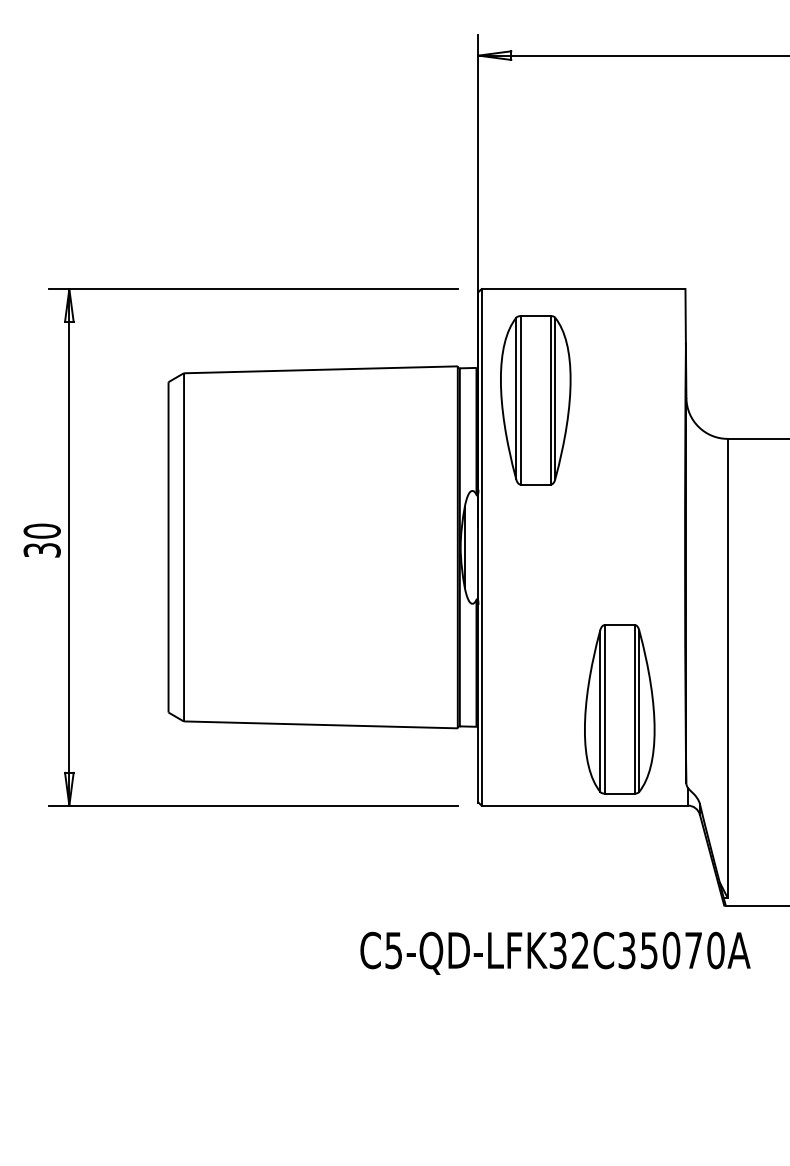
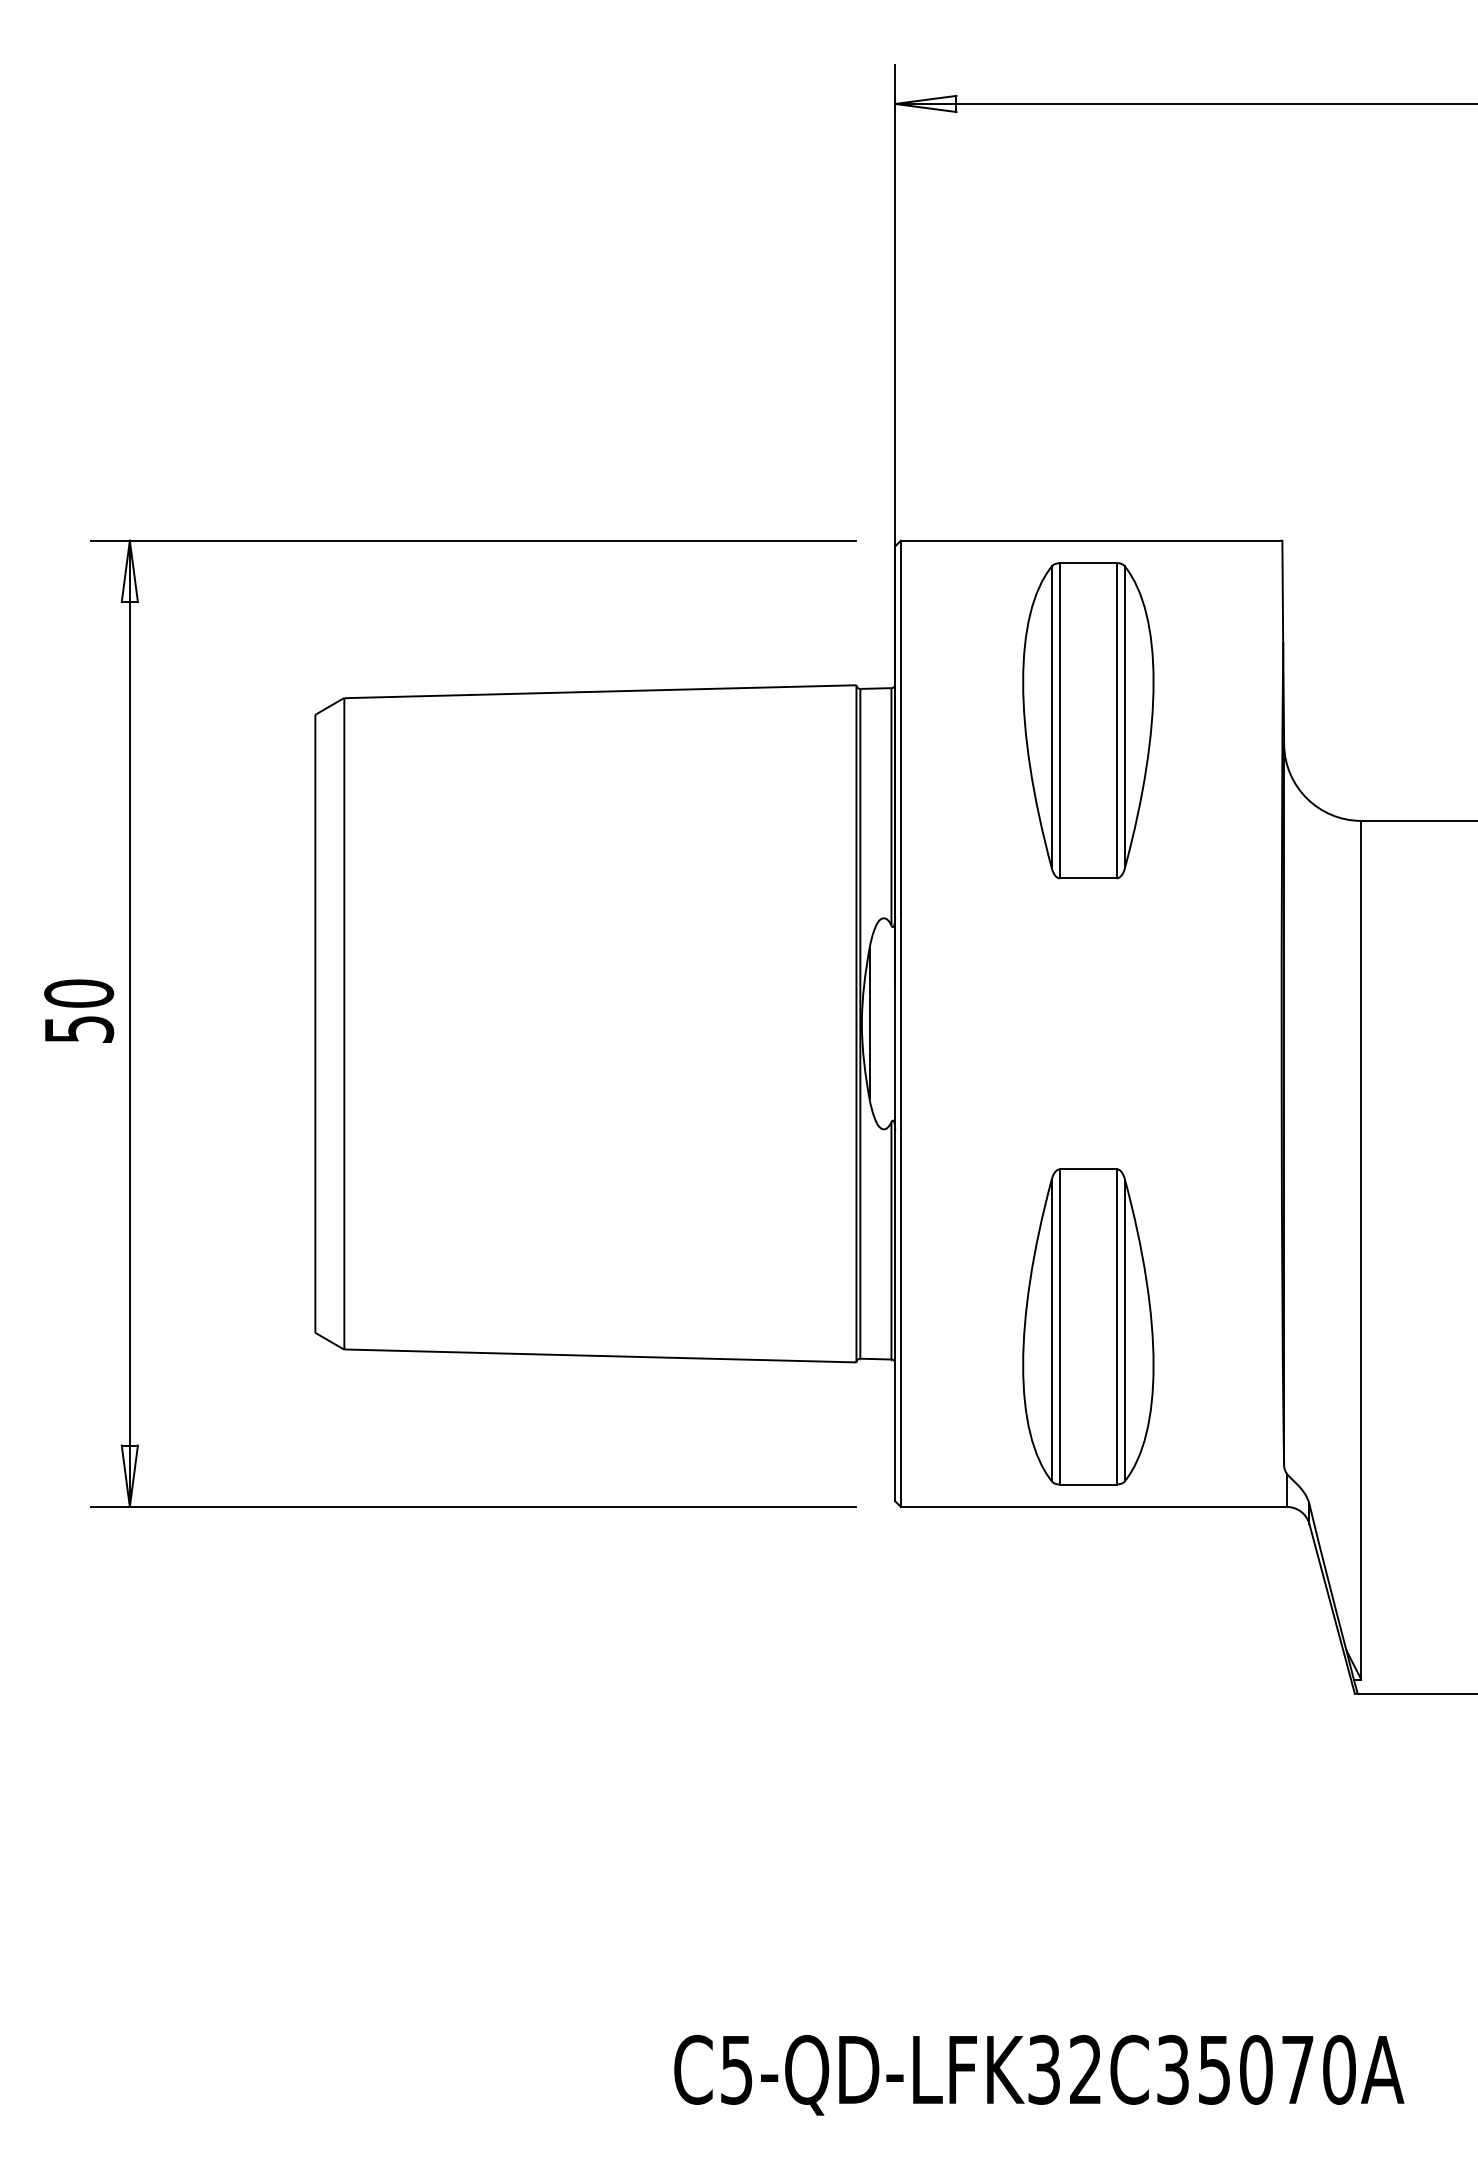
part: (535, 400) -> (1087, 721), moved
text: (41, 550) -> (77, 1029), 30 -> 50
part: (619, 709) -> (1087, 1327), moved
text: (555, 952) -> (1039, 2073), moved

